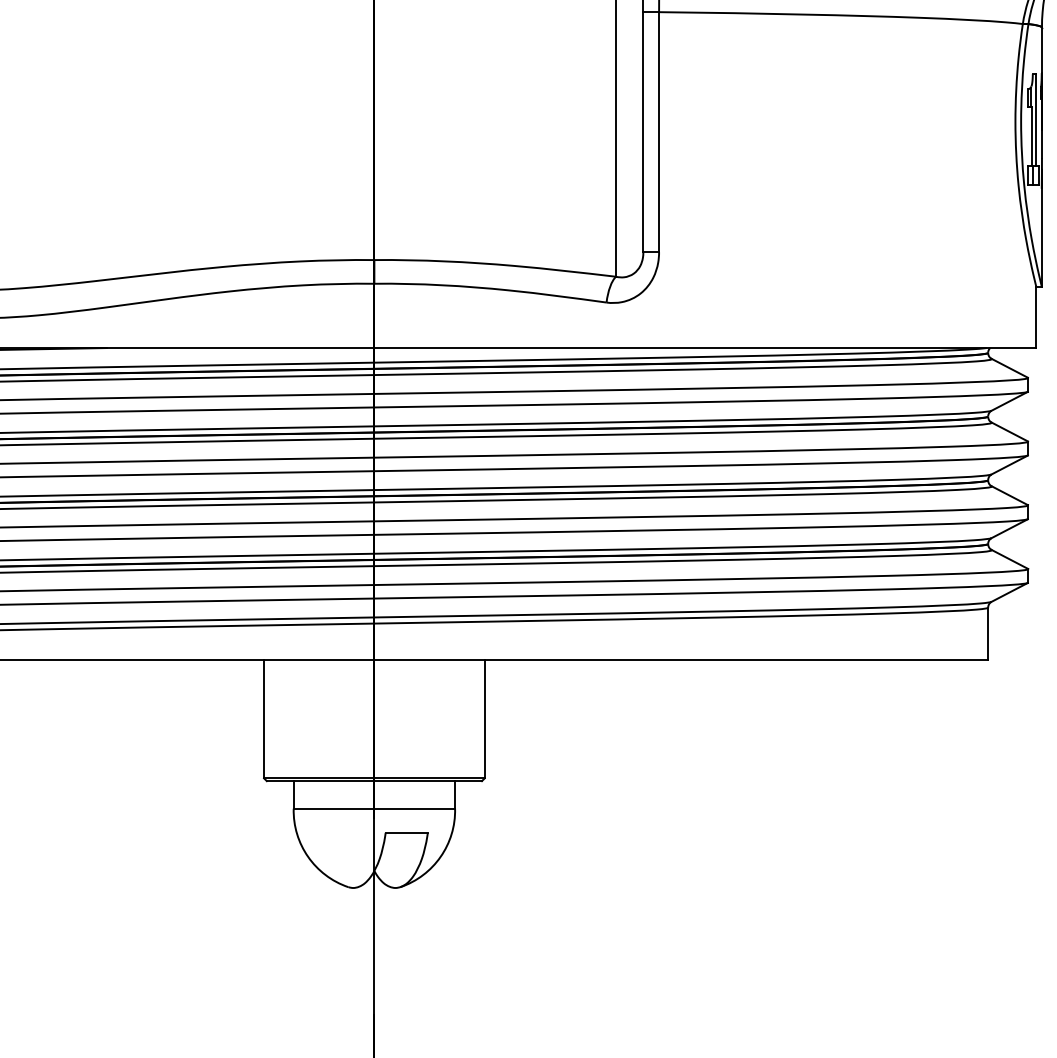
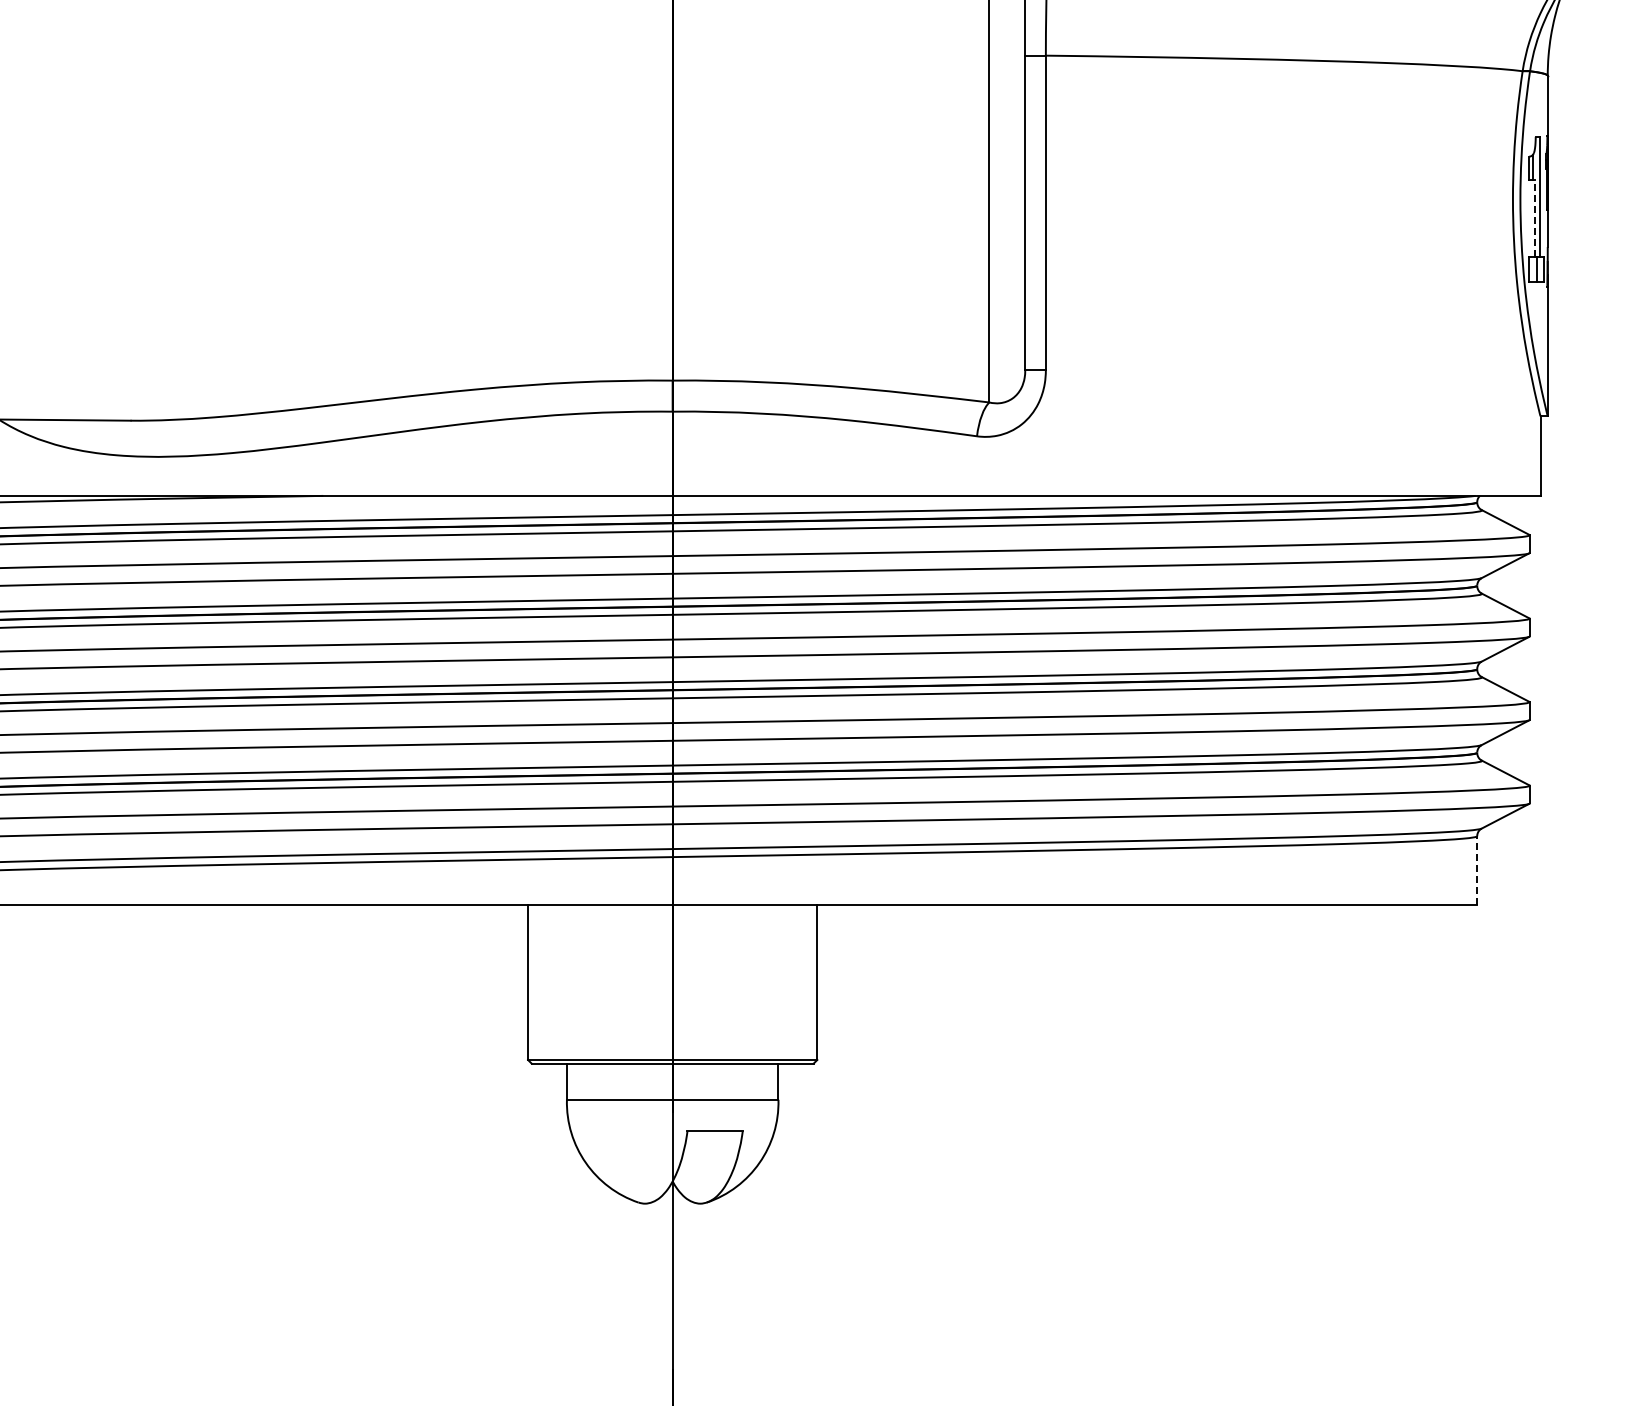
line: (1032, 135) -> (1535, 217), solid -> dashed
line: (988, 633) -> (1477, 869), solid -> dashed

